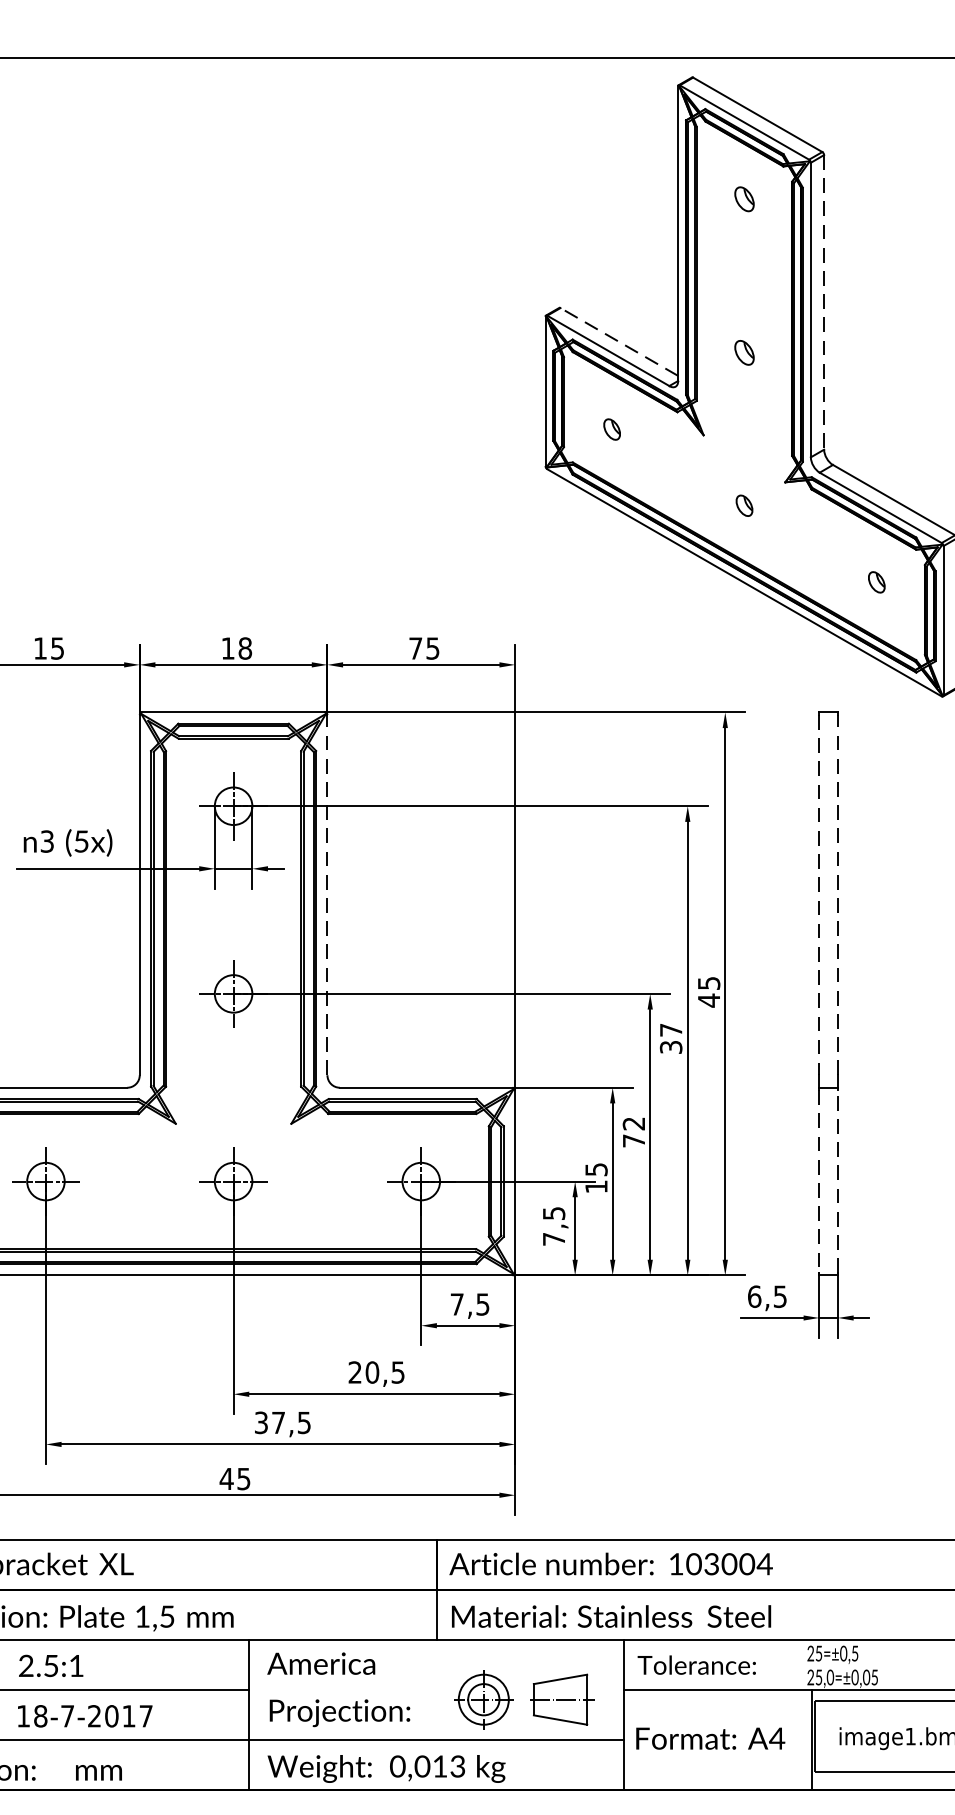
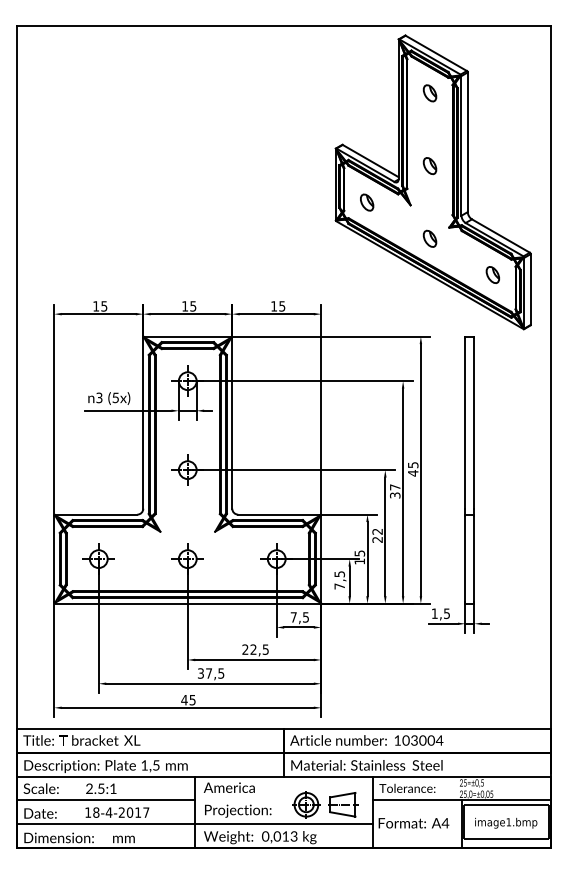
part: (743, 199) -> (429, 93), size x1.43
line: (823, 302) -> (467, 142), dashed -> solid
line: (618, 340) -> (370, 160), dashed -> solid
part: (743, 353) -> (429, 166), size x1.43
part: (612, 429) -> (367, 202), size x1.67
part: (743, 505) -> (429, 238), size x1.67
part: (876, 581) -> (492, 274), size x1.67
text: (245, 648) -> (193, 306), 18 -> 15
text: (416, 648) -> (274, 306), 75 -> 15
line: (327, 893) -> (232, 422), dashed -> solid
line: (838, 893) -> (474, 422), dashed -> solid
line: (819, 895) -> (465, 423), dashed -> solid
text: (633, 1140) -> (377, 539), 72 -> 22
line: (838, 1180) -> (474, 558), dashed -> solid
line: (819, 1182) -> (465, 559), dashed -> solid
text: (753, 1296) -> (434, 613), 6,5 -> 1,5
text: (372, 1372) -> (253, 649), 20,5 -> 22,5
text: (66, 1715) -> (108, 812), 18-7-2017 -> 18-4-2017

